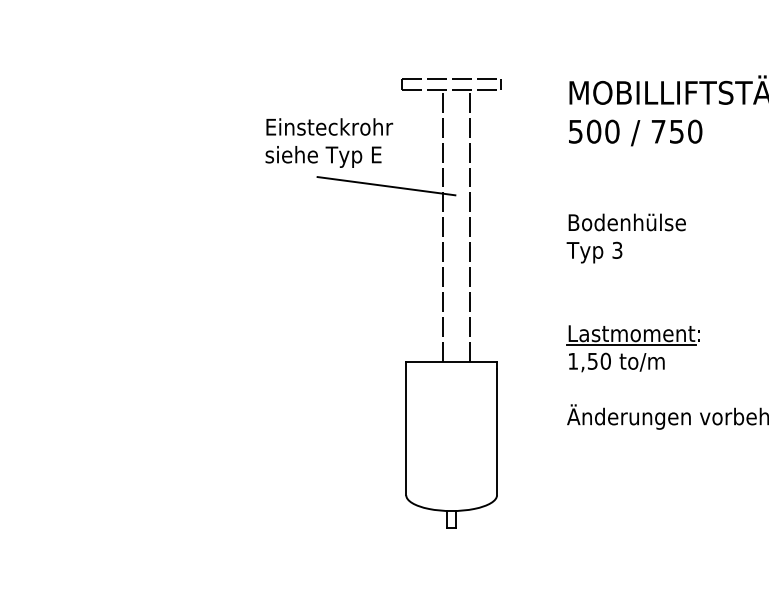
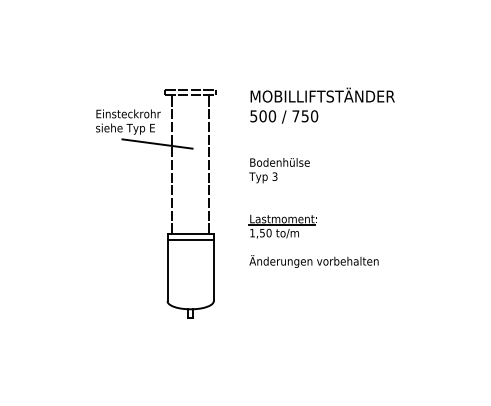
line: (443, 226) -> (209, 164), moved
line: (470, 226) -> (172, 164), moved
line: (451, 373) -> (190, 239), added

